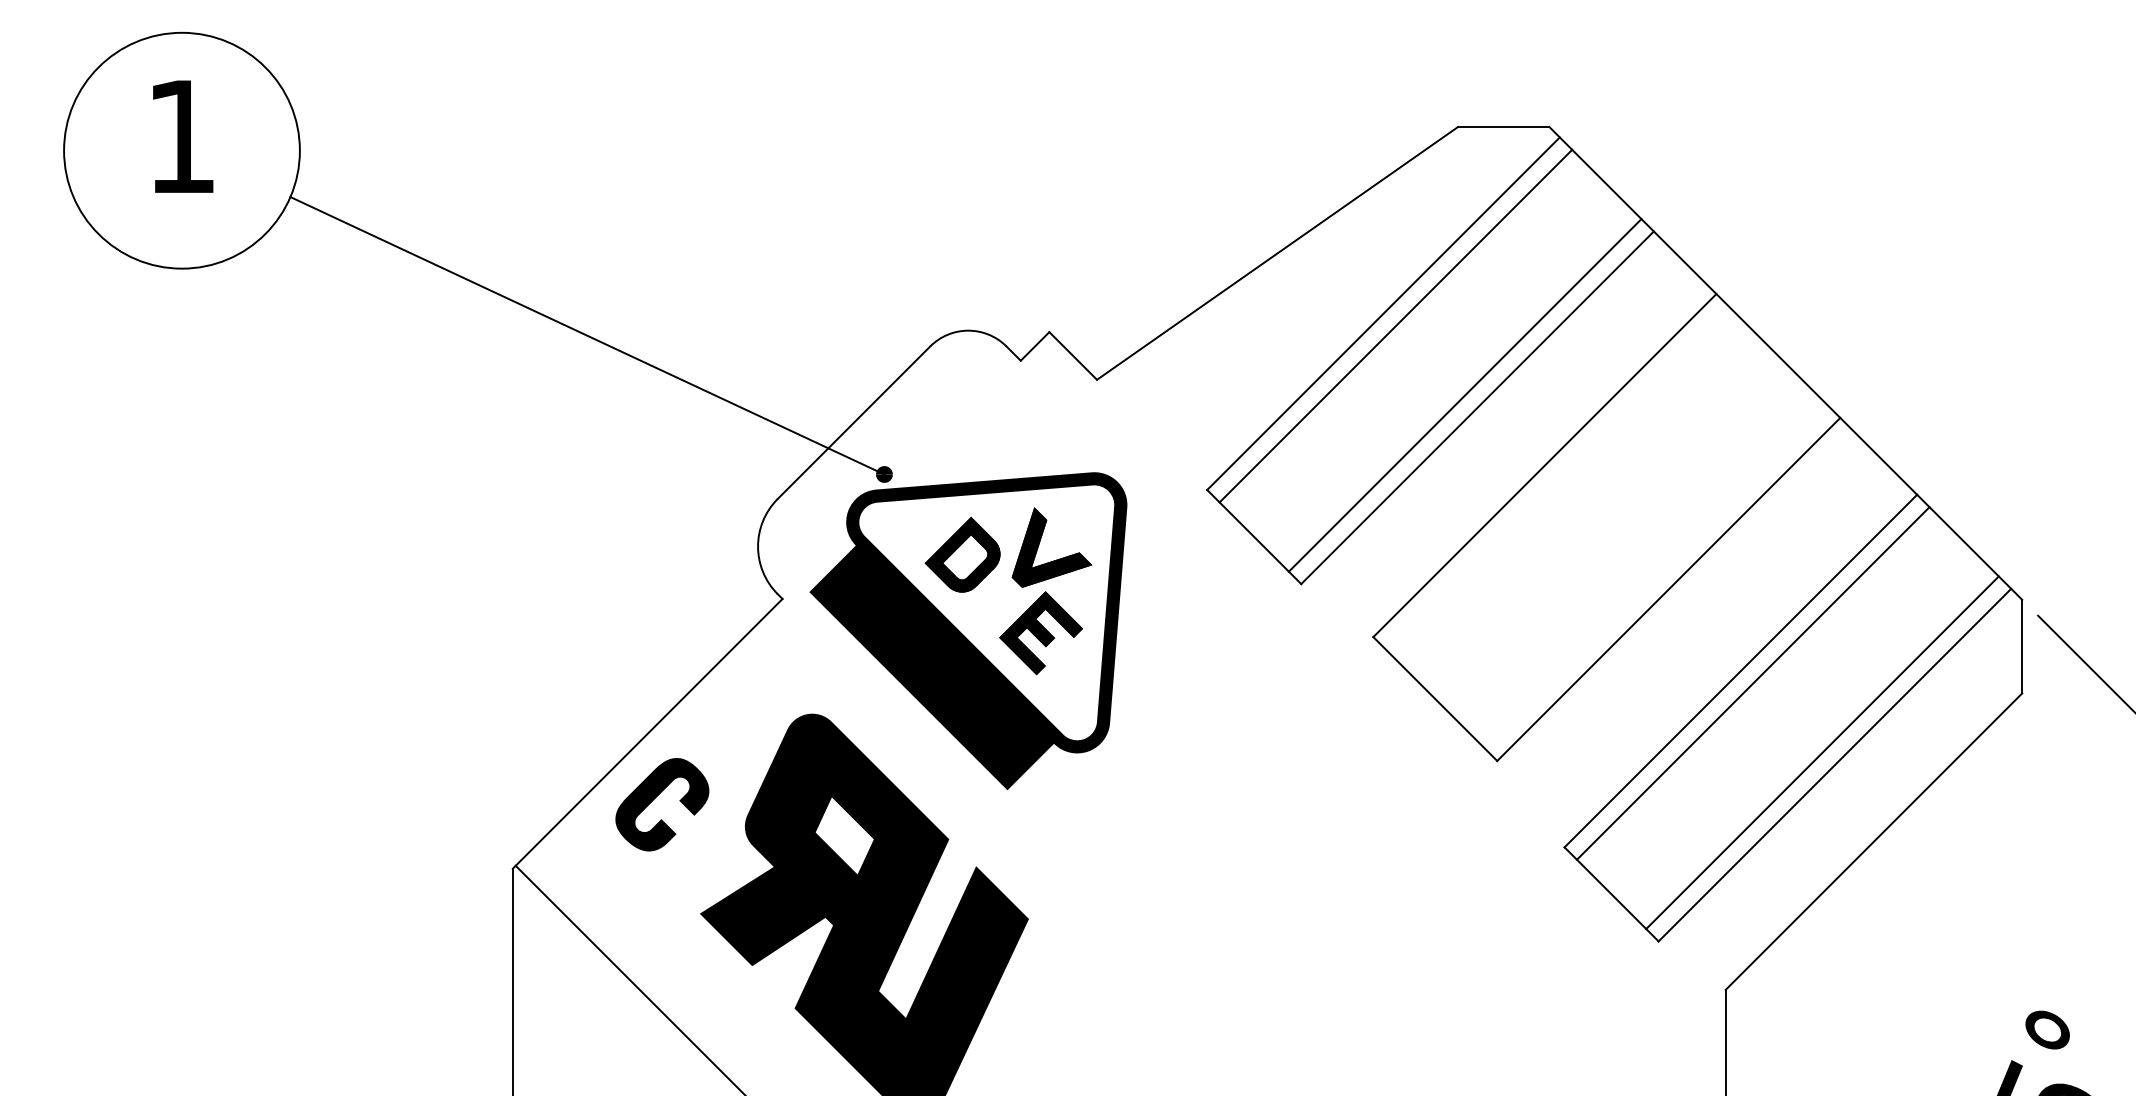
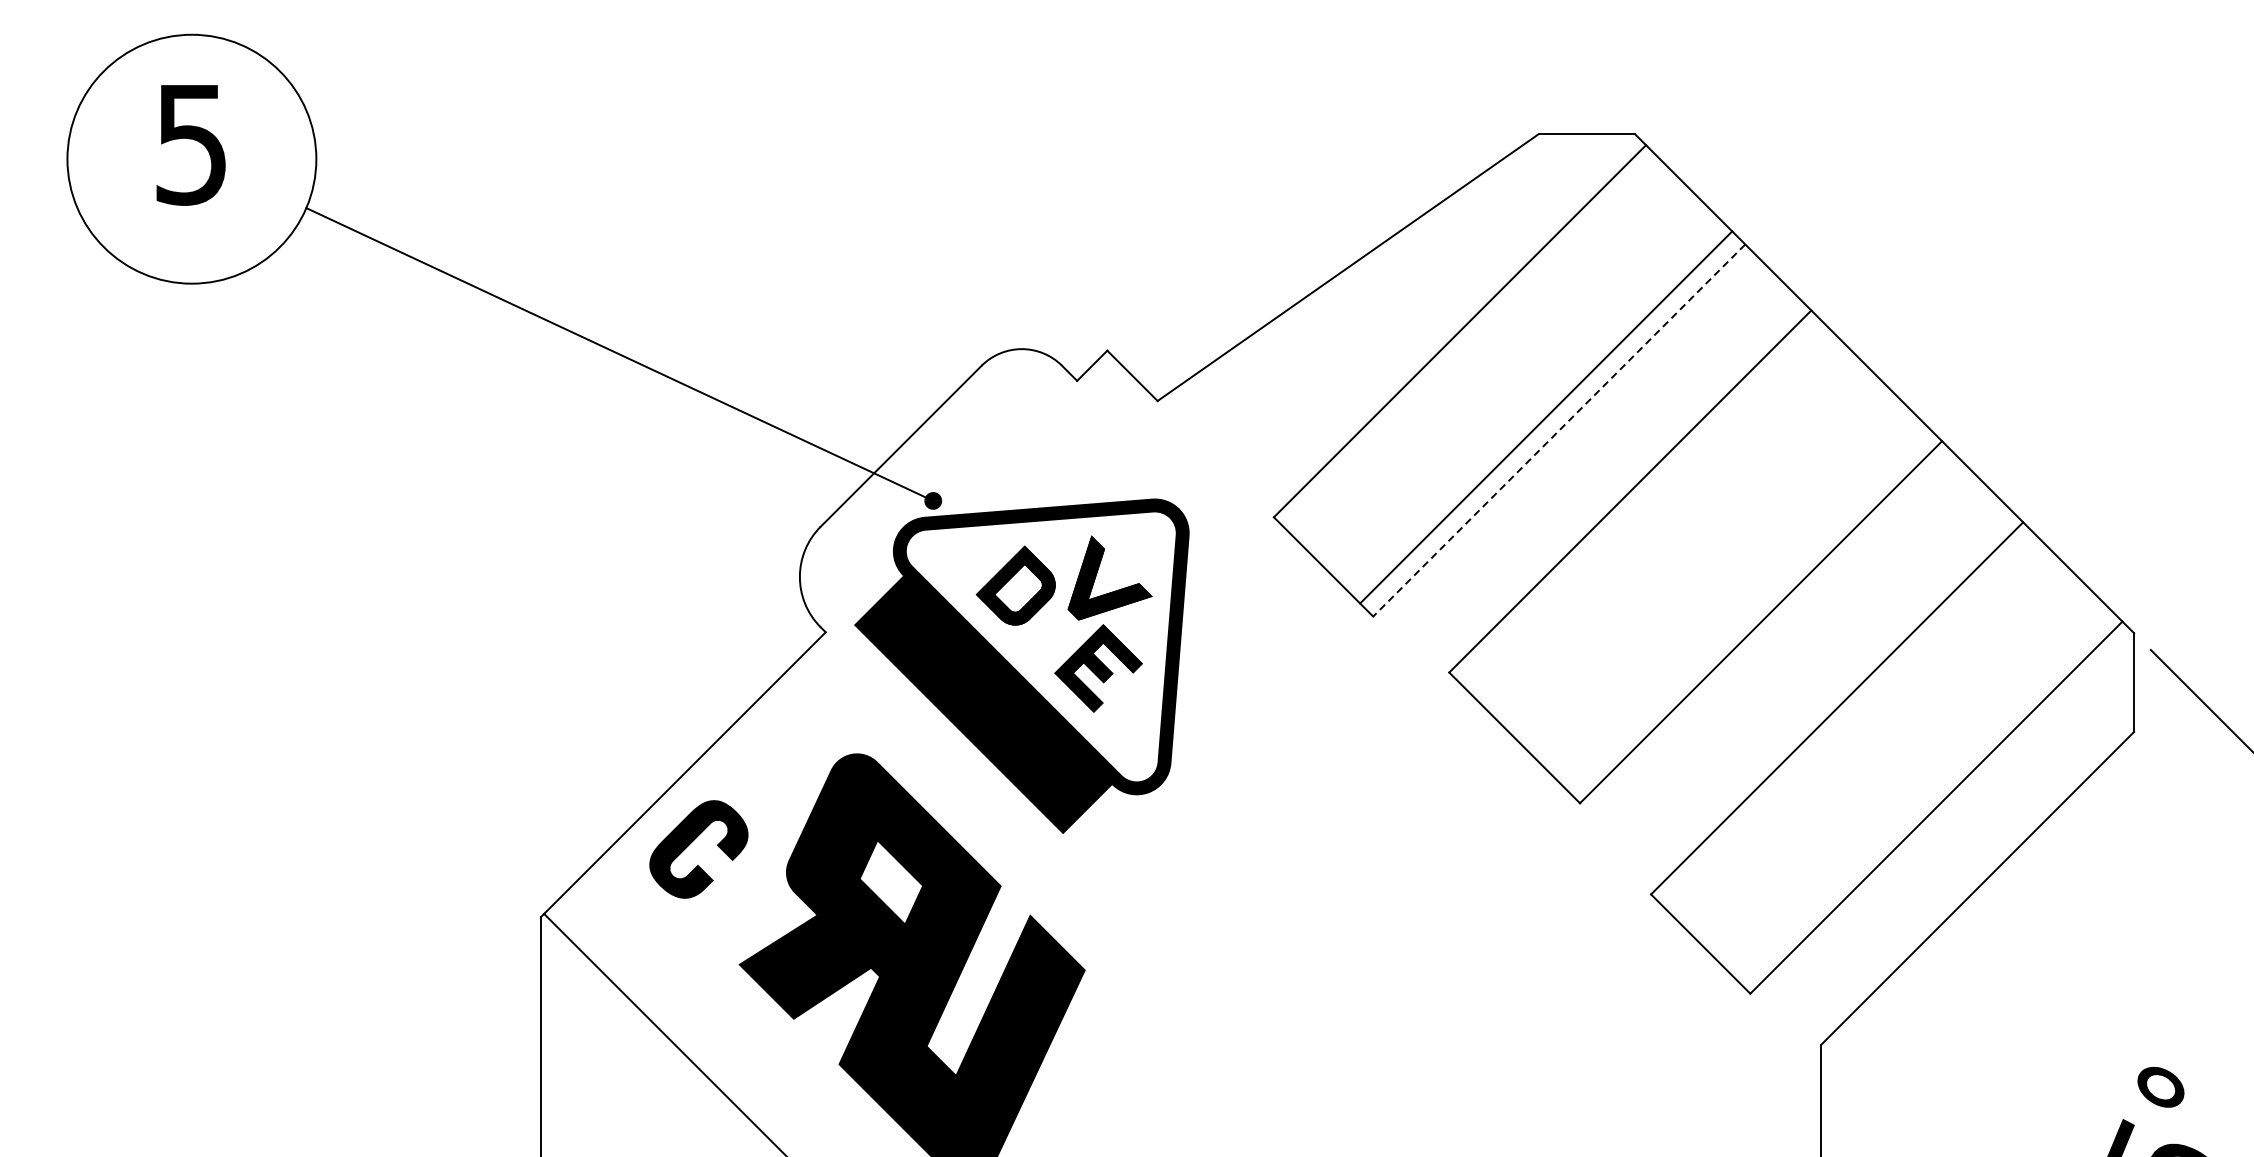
text: (180, 137) -> (190, 145), 1 -> 5
line: (1395, 325) -> (1472, 343), removed
line: (1477, 408) -> (1559, 431), solid -> dashed
line: (1752, 683) -> (1849, 721), removed
line: (1822, 752) -> (1923, 794), removed

